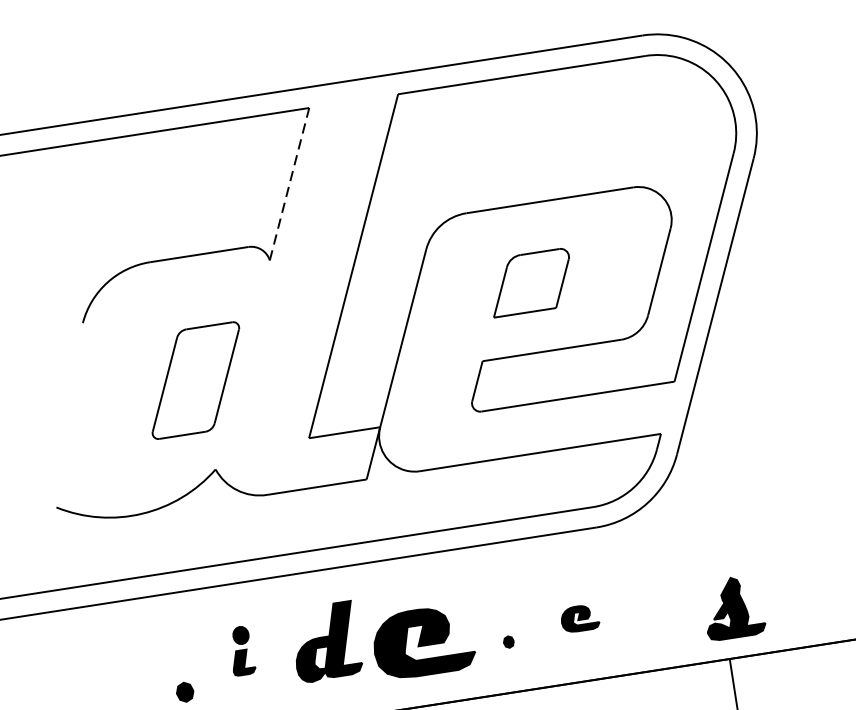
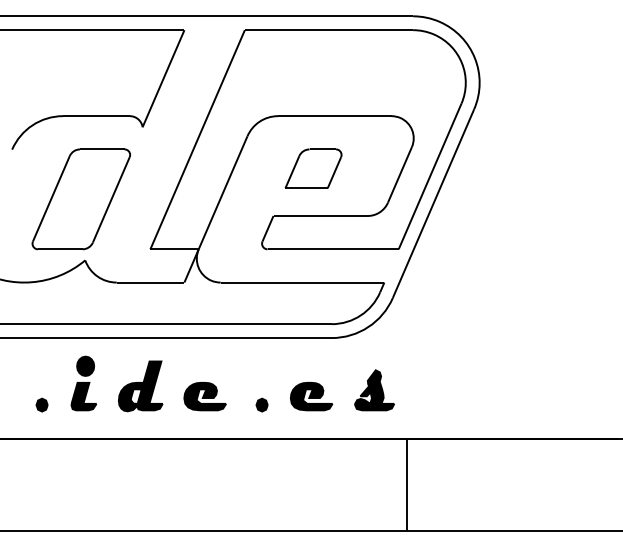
line: (289, 183) -> (163, 78), dashed -> solid
part: (194, 380) -> (80, 199), size x1.43
part: (733, 607) -> (374, 390), moved
part: (579, 618) -> (311, 396), size x1.67
part: (507, 641) -> (261, 404), size x1.67
part: (422, 642) -> (204, 396), size x0.62
part: (241, 651) -> (83, 383), size x1.67

